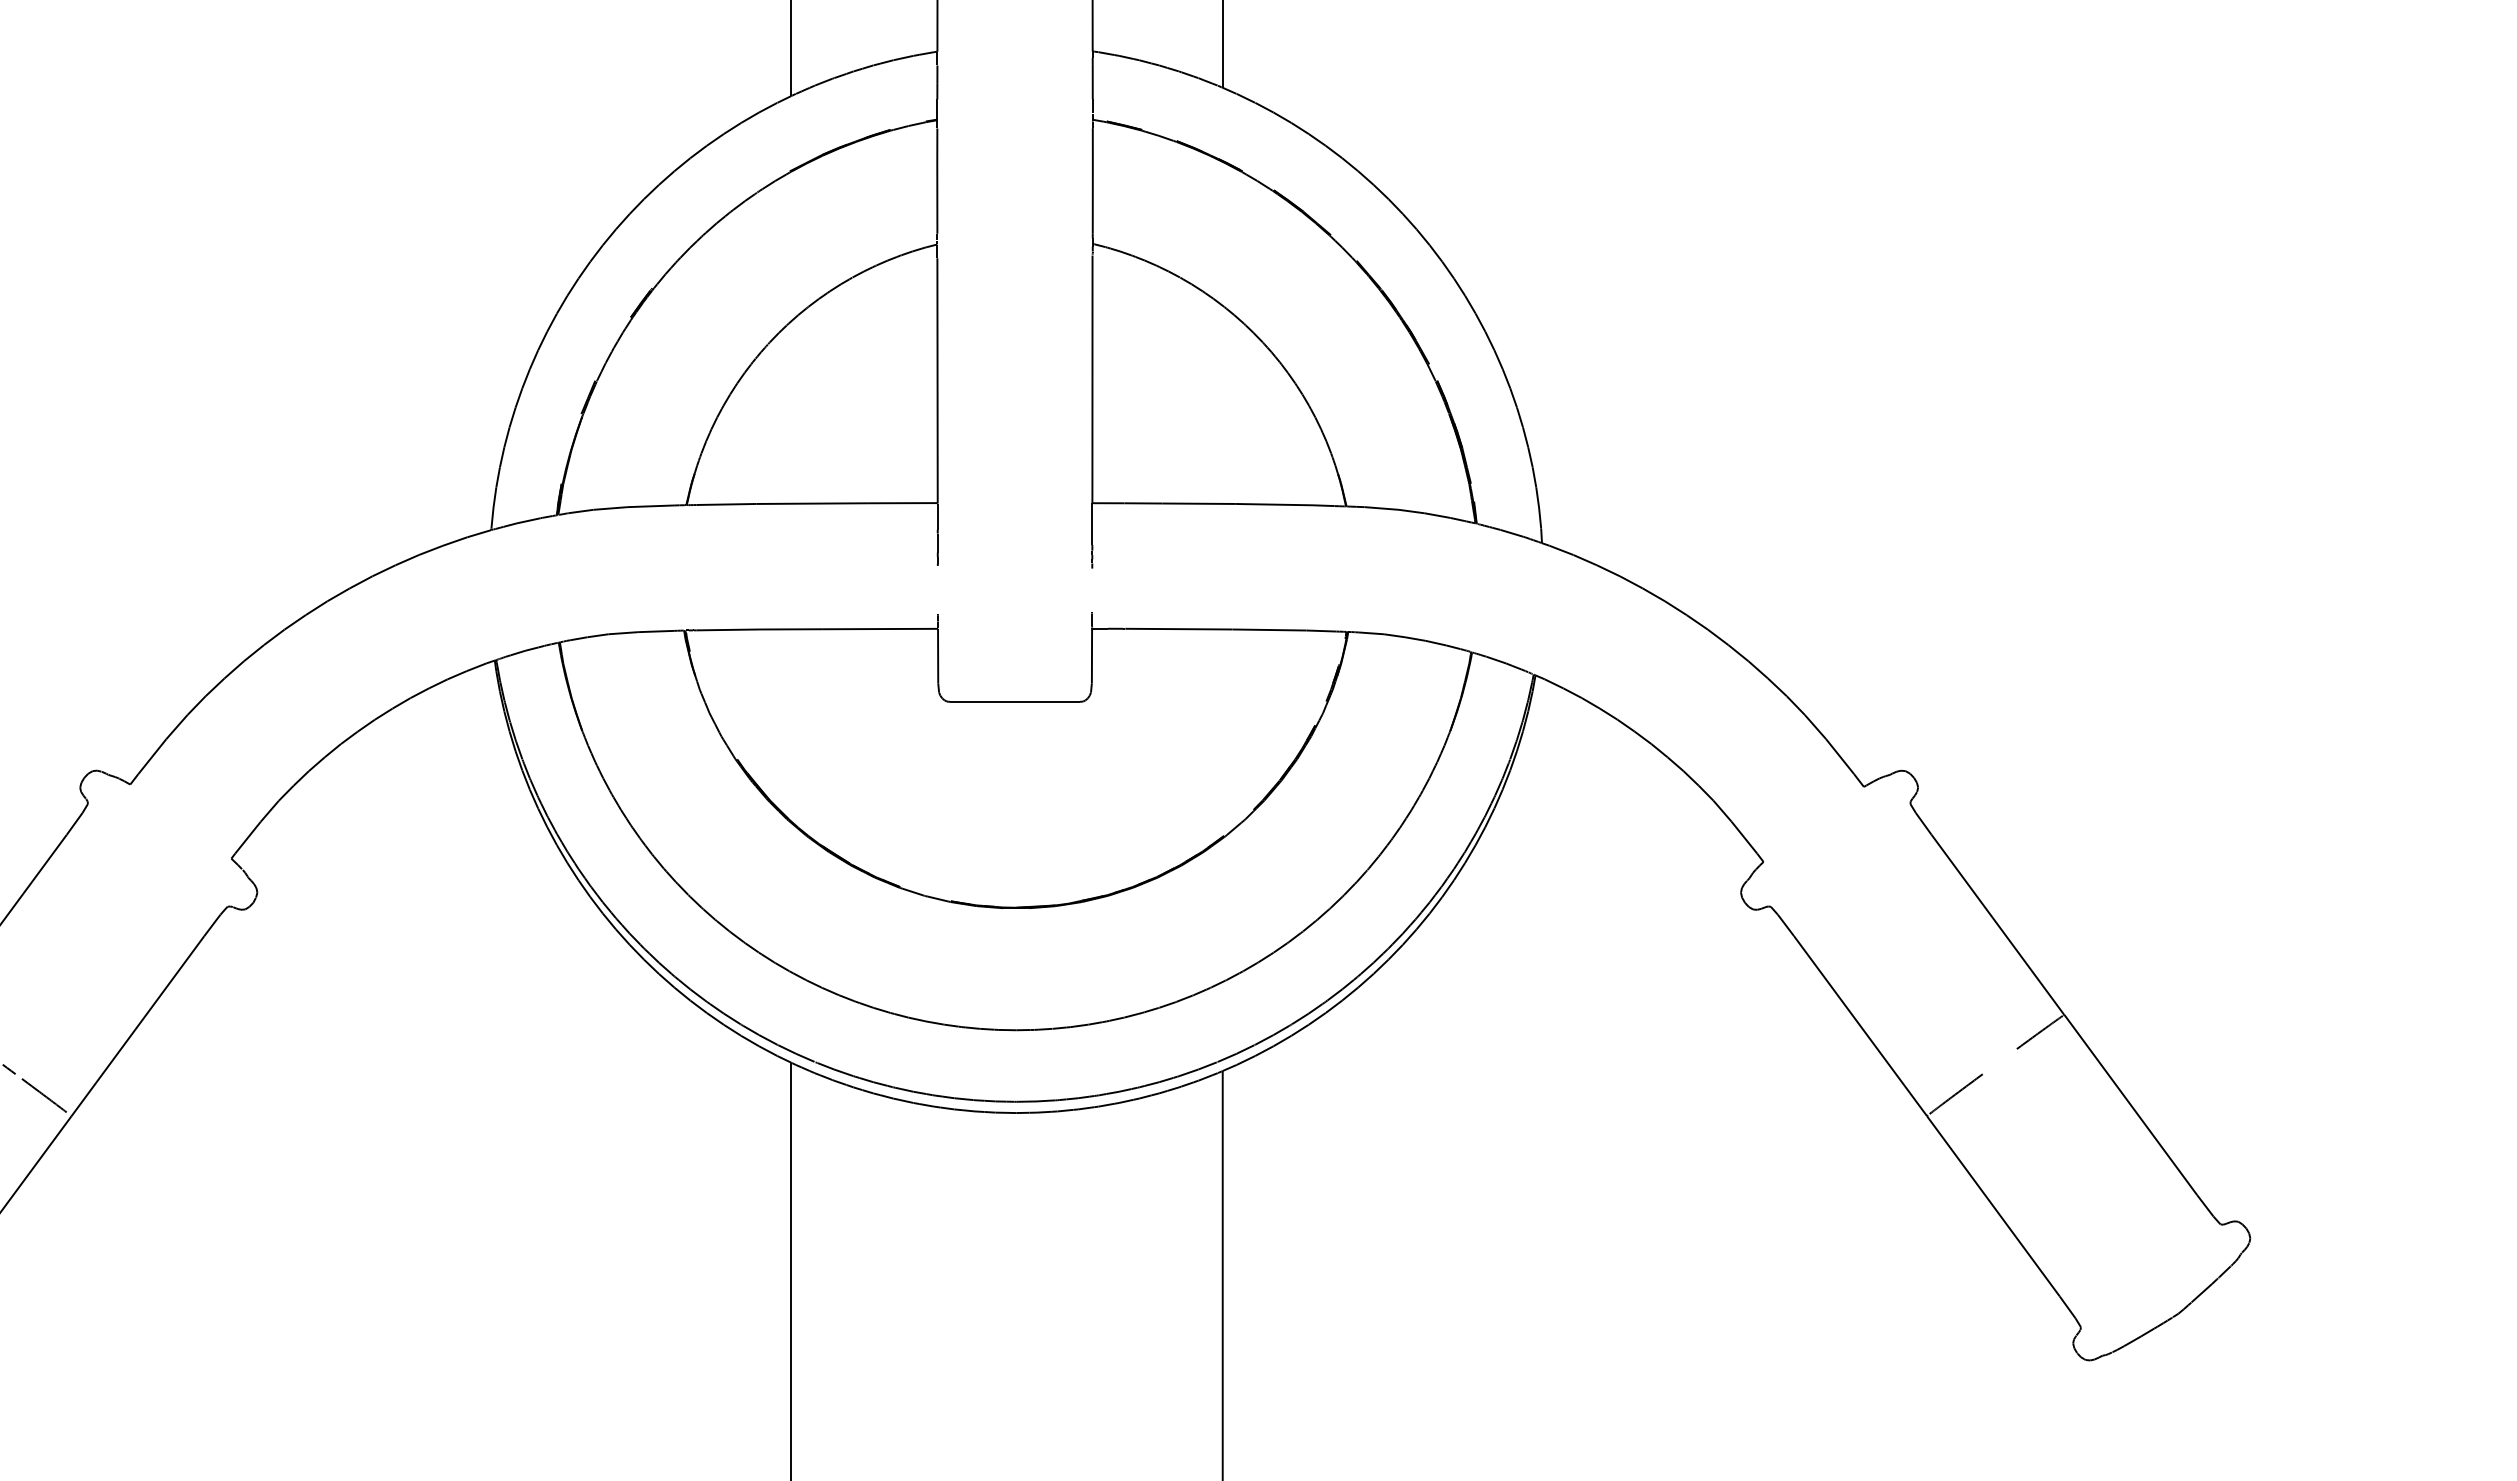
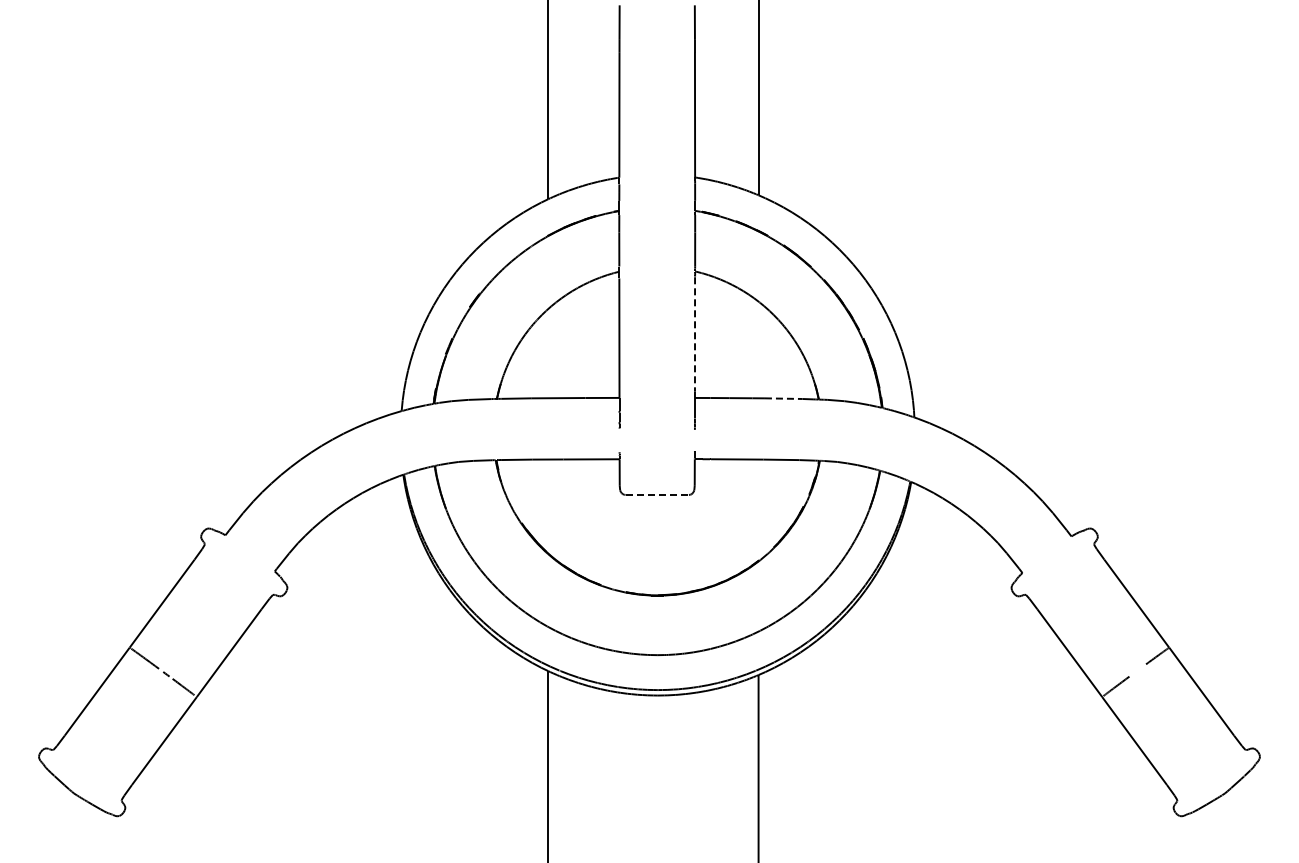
line: (1093, 373) -> (695, 334), solid -> dashed
line: (1273, 504) -> (783, 398), solid -> dashed
line: (1015, 701) -> (657, 494), solid -> dashed

